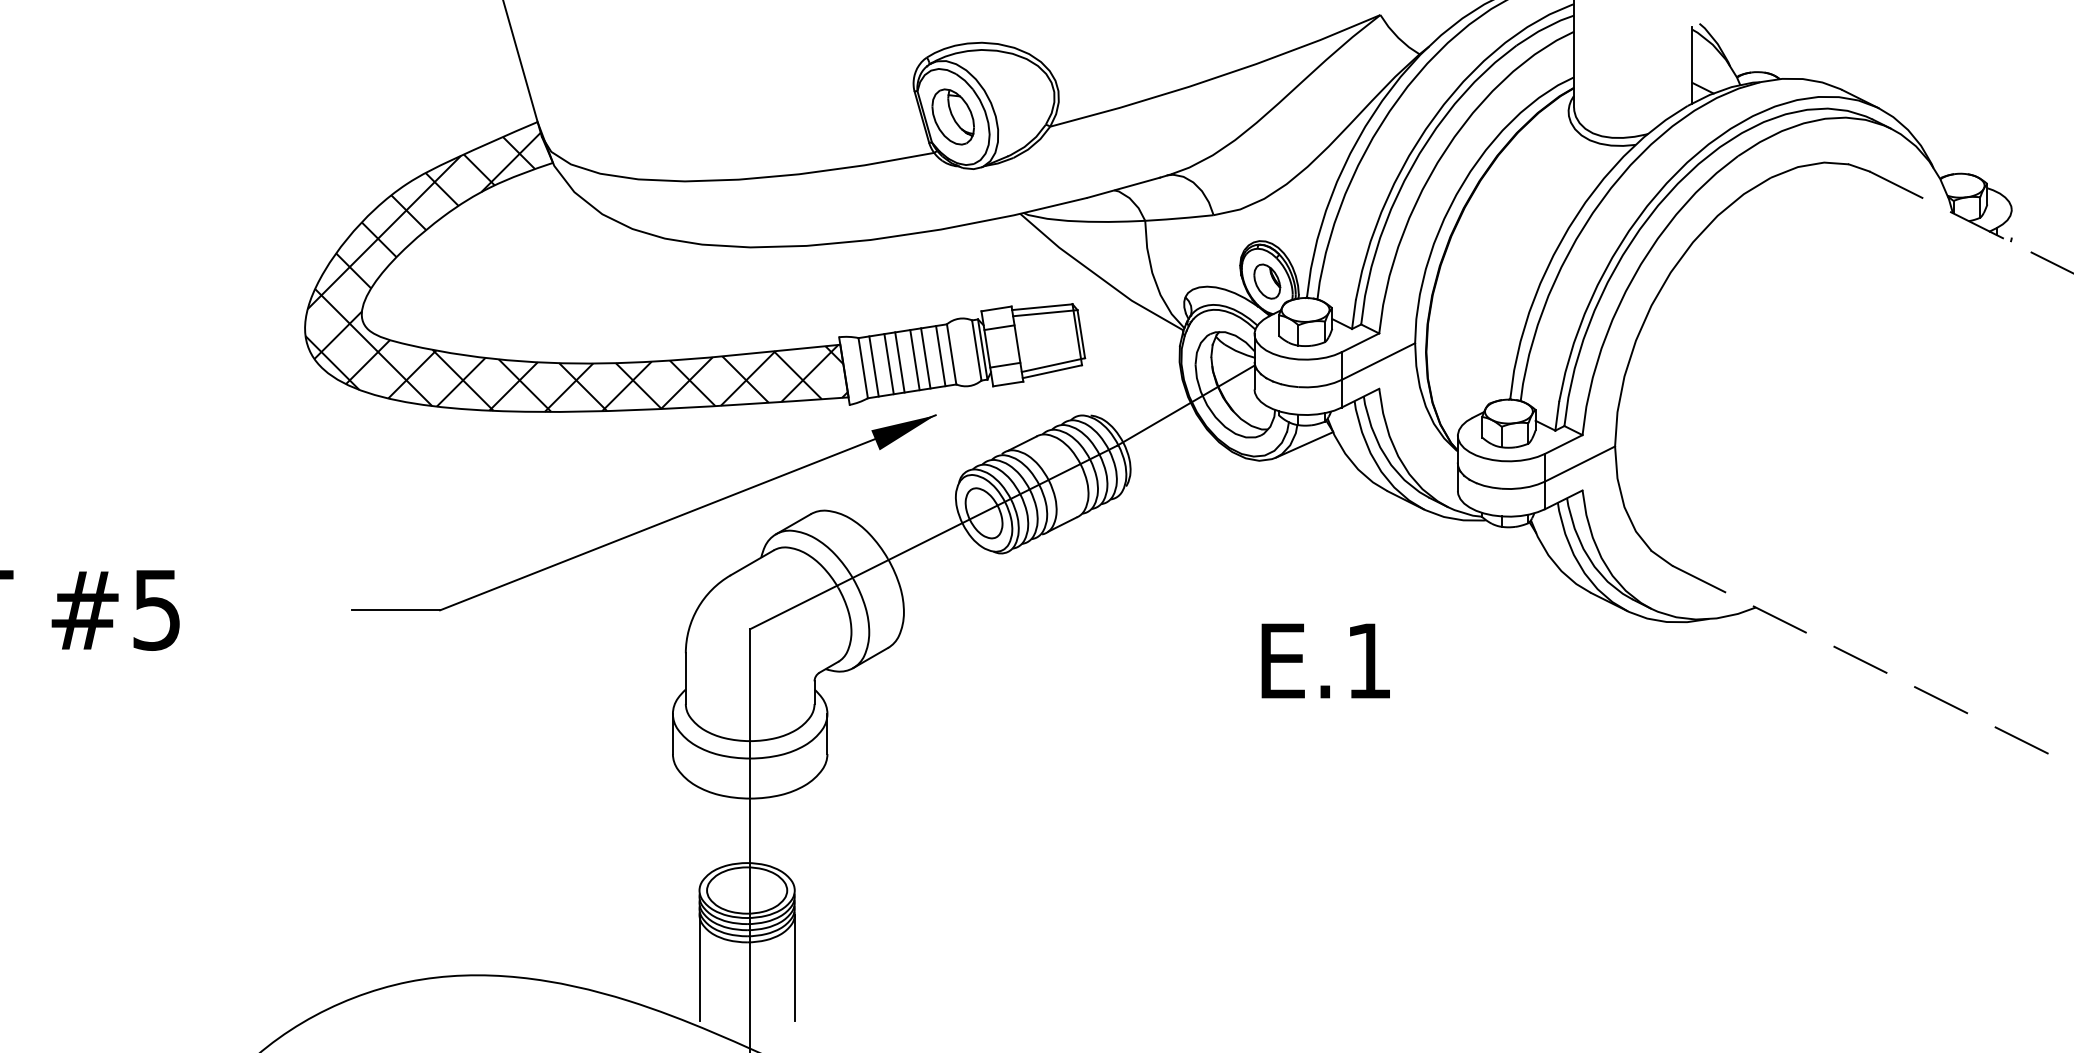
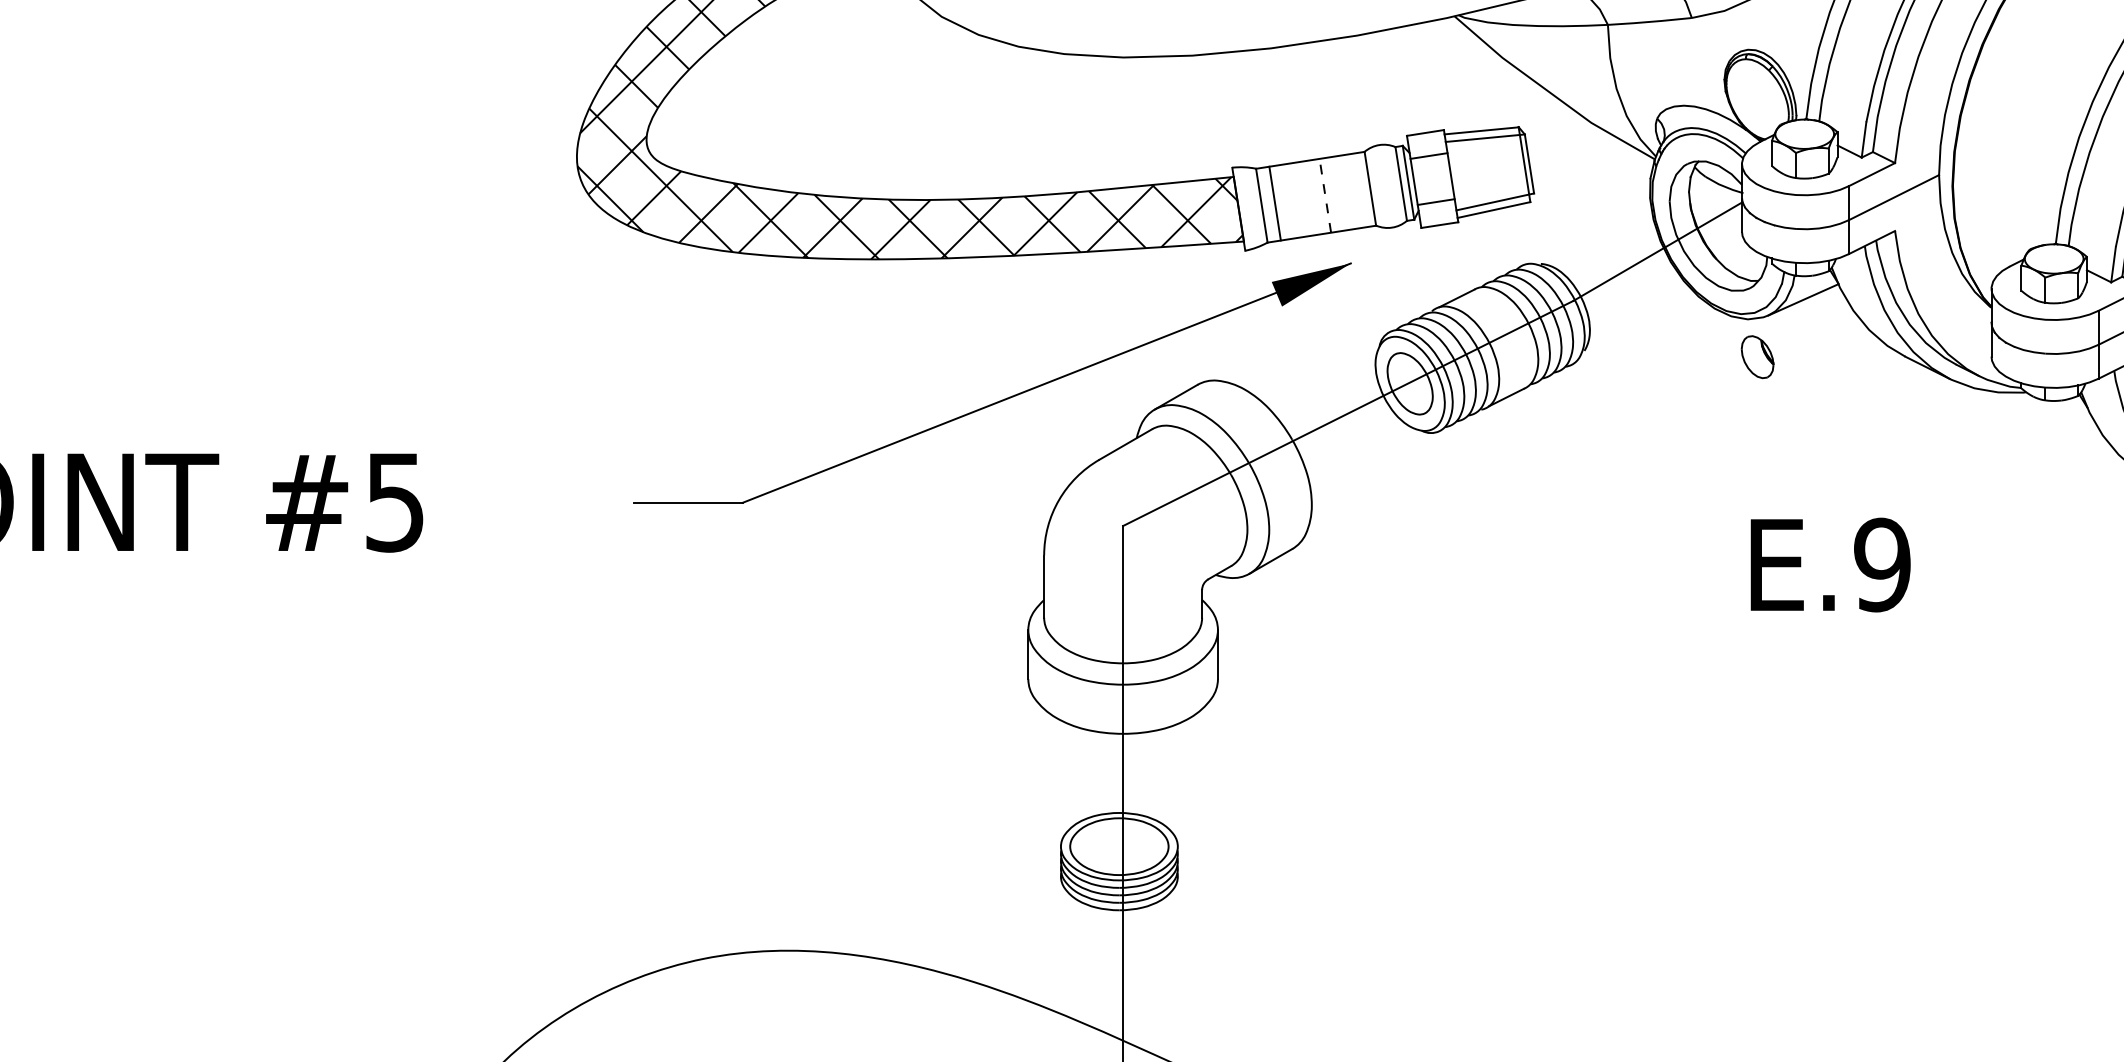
part: (1267, 281) -> (1757, 357), moved
line: (940, 356) -> (1356, 191), removed
line: (925, 358) -> (1338, 193), removed
line: (914, 359) -> (1324, 195), solid -> dashed
line: (899, 362) -> (1306, 198), removed
line: (888, 364) -> (1292, 201), removed
text: (1368, 660) -> (1881, 564), E.1 -> E.9
line: (699, 967) -> (1060, 941), removed
line: (794, 967) -> (1177, 941), removed

